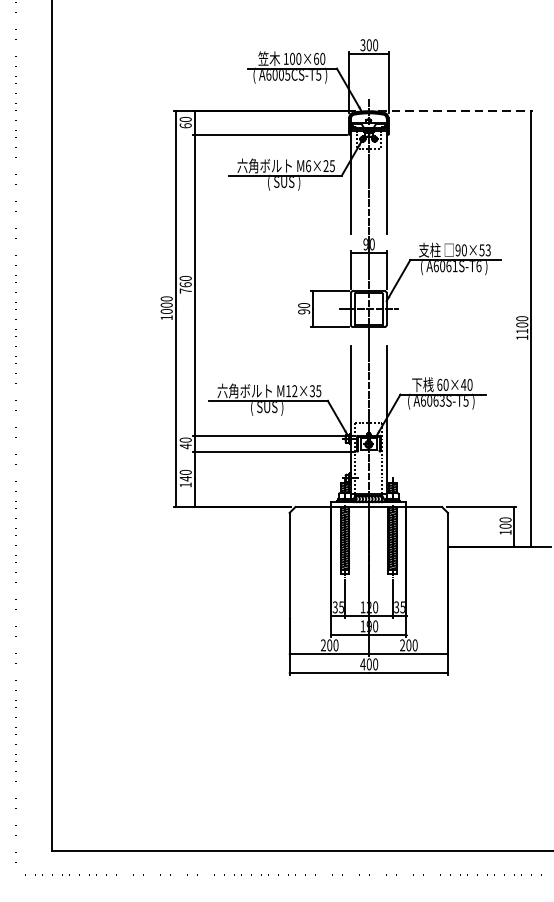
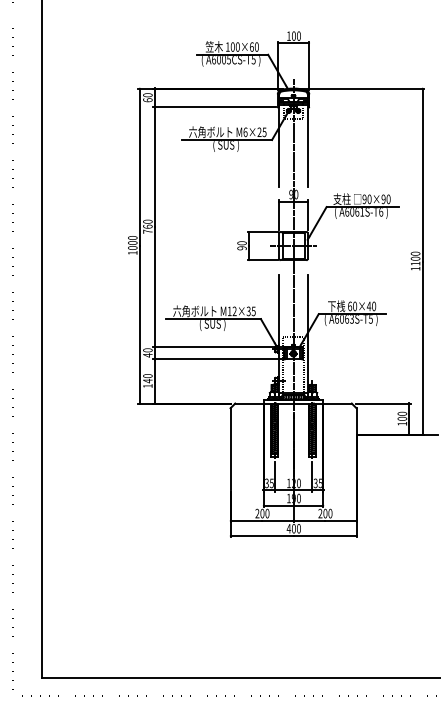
text: (362, 44) -> (288, 35), 300 -> 100
line: (455, 111) -> (362, 88), dashed -> solid
text: (484, 249) -> (385, 198), 90×53 -> 90×90

